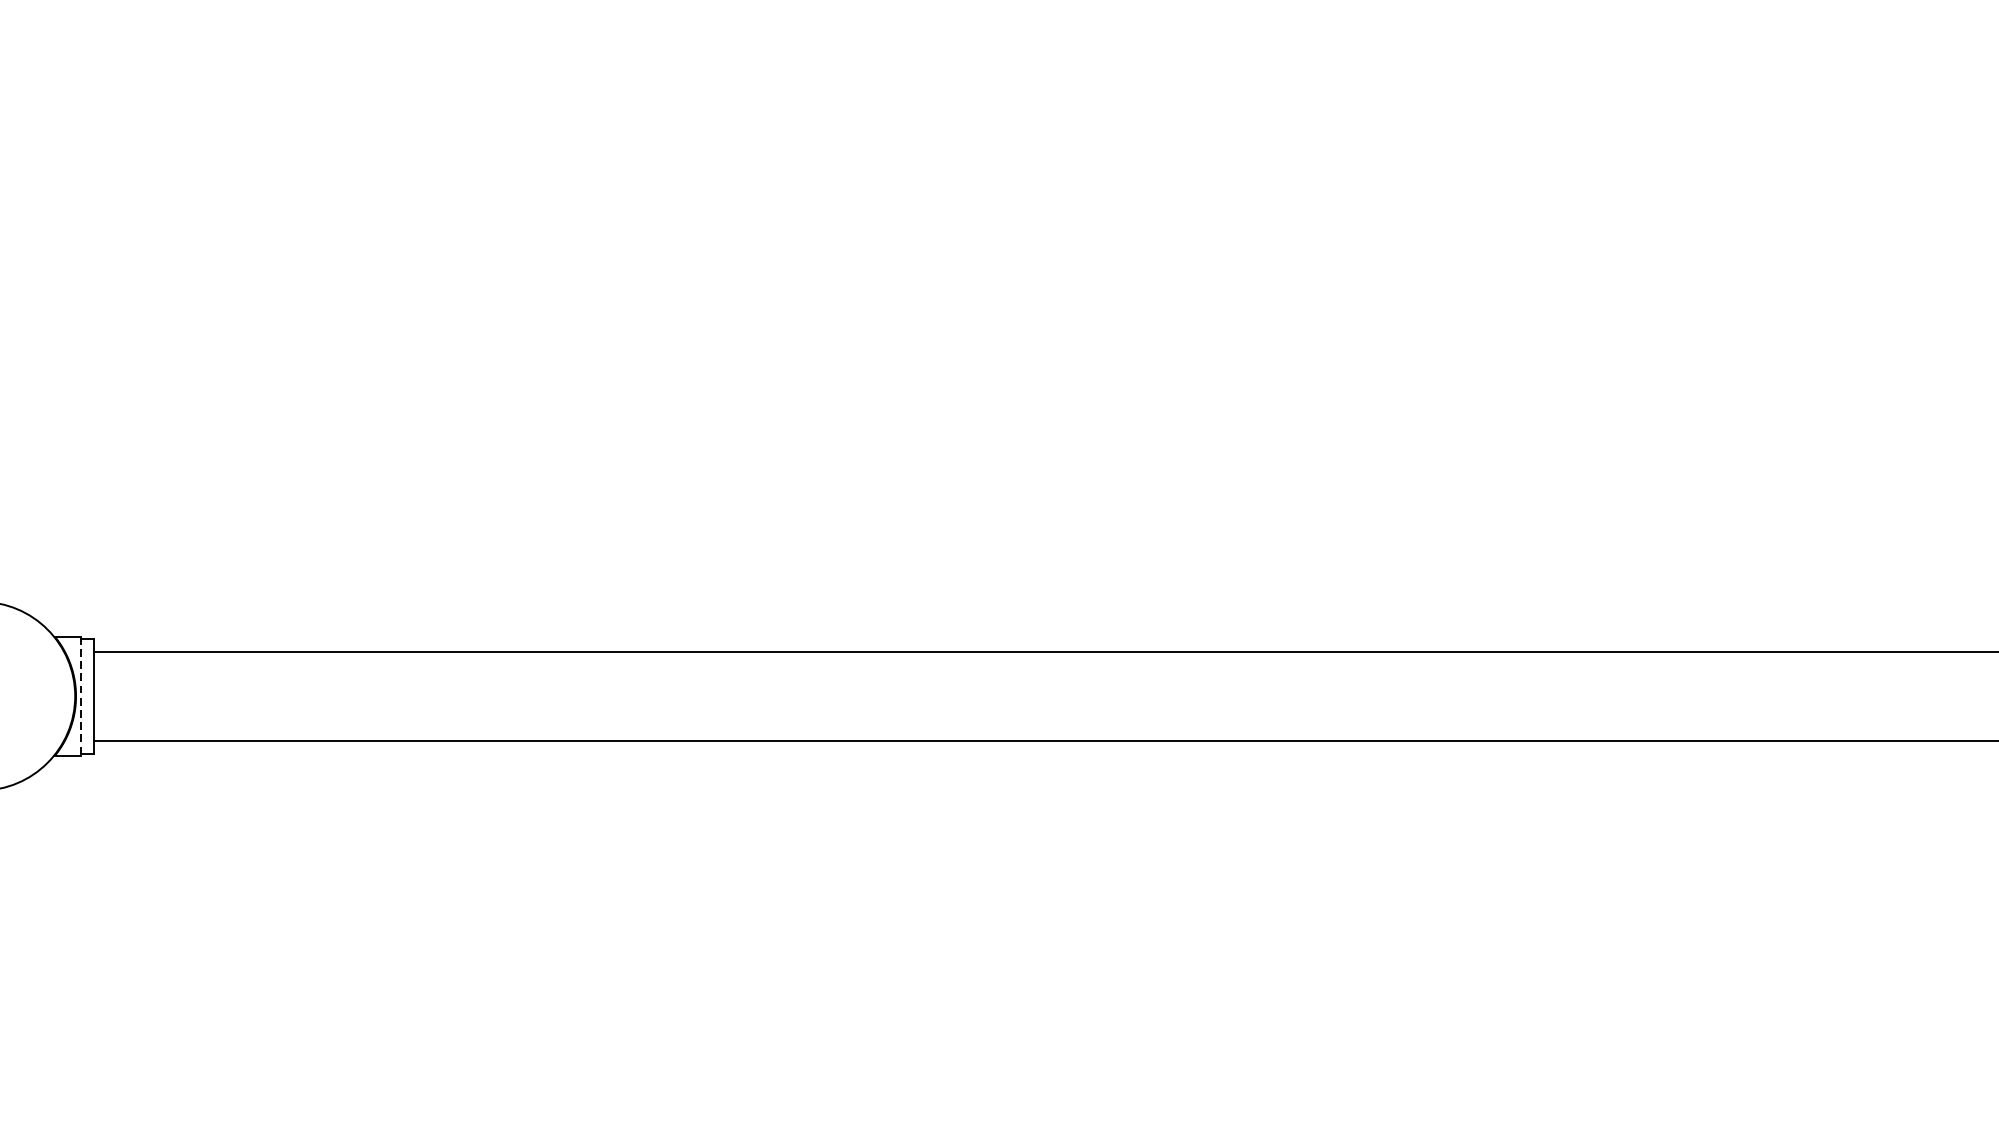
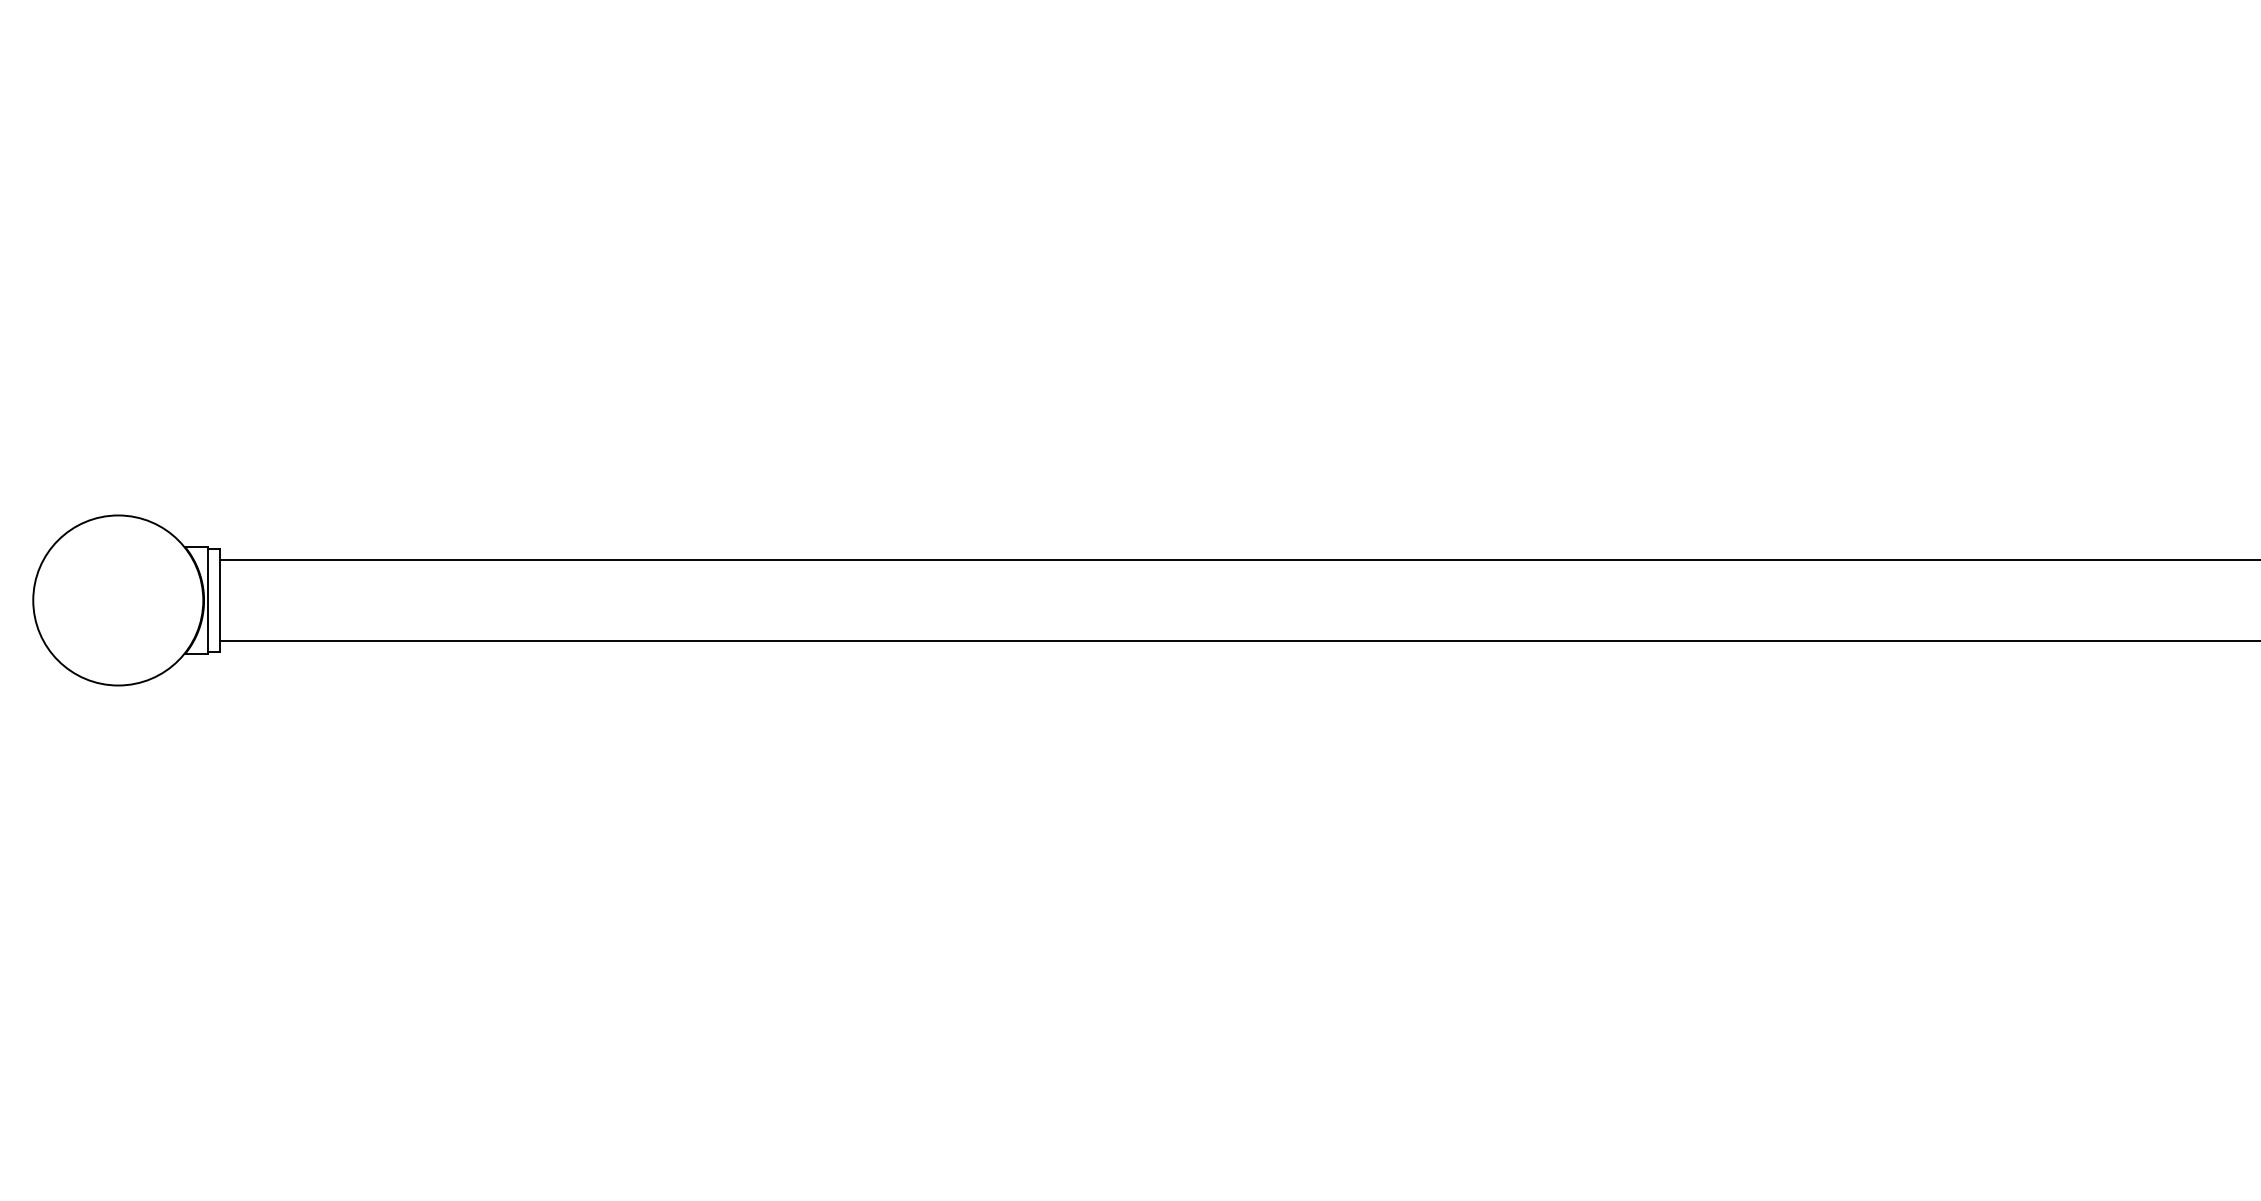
line: (80, 696) -> (208, 600), dashed -> solid

